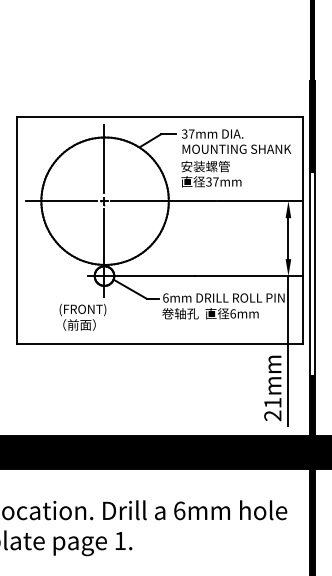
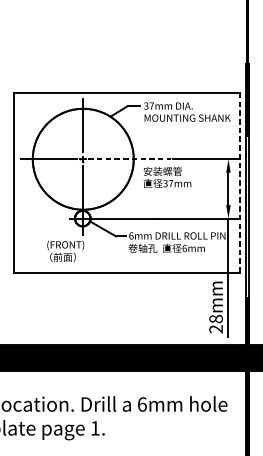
text: (211, 173) -> (167, 176), moved
line: (164, 201) -> (130, 159), solid -> dashed
line: (302, 230) -> (239, 182), solid -> dashed
text: (272, 402) -> (215, 318), 21mm -> 28mm

